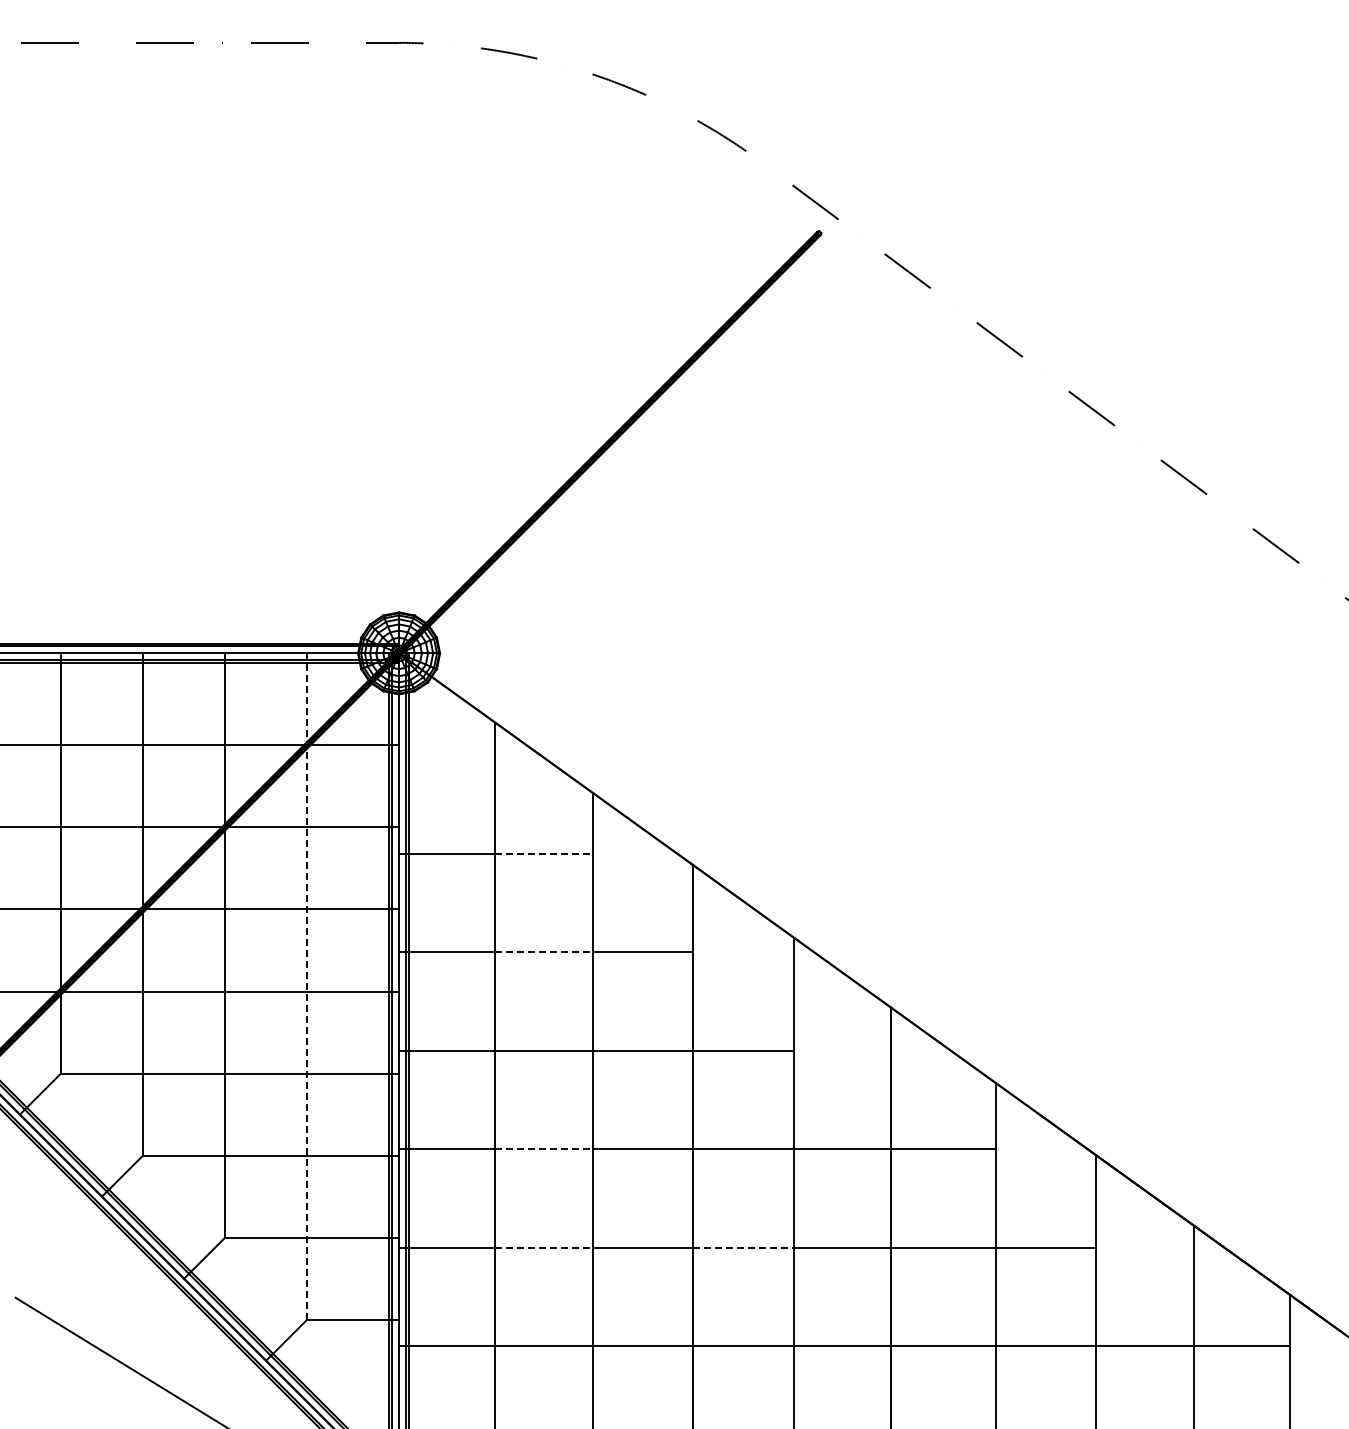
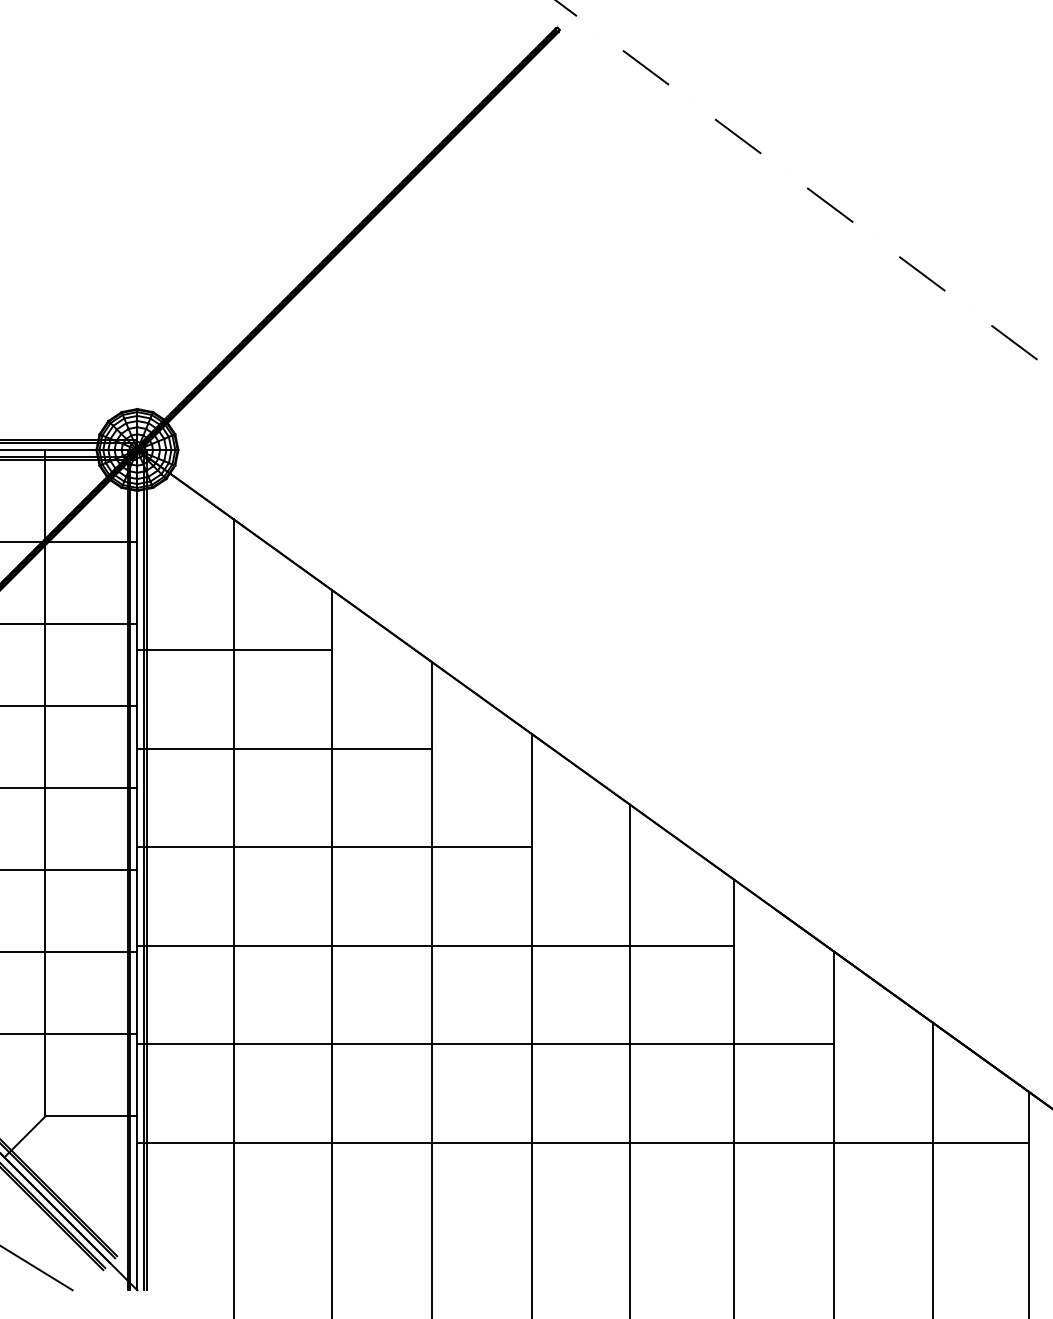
line: (544, 853) -> (282, 650), dashed -> solid
line: (544, 952) -> (282, 749), dashed -> solid
line: (307, 987) -> (45, 784), dashed -> solid
line: (544, 1149) -> (282, 946), dashed -> solid
line: (544, 1247) -> (282, 1044), dashed -> solid
line: (744, 1247) -> (482, 1044), dashed -> solid

